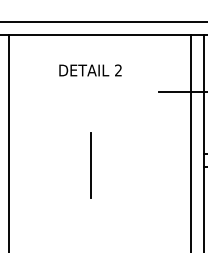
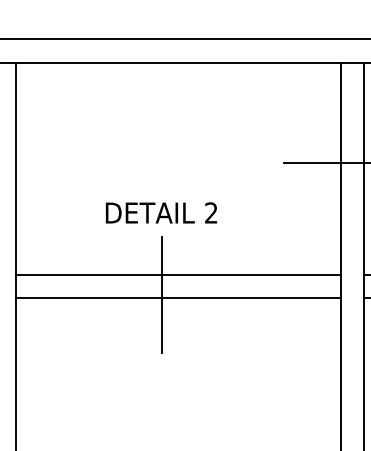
text: (90, 70) -> (161, 213), moved
line: (100, 154) -> (179, 275), added
line: (100, 167) -> (179, 298), added

